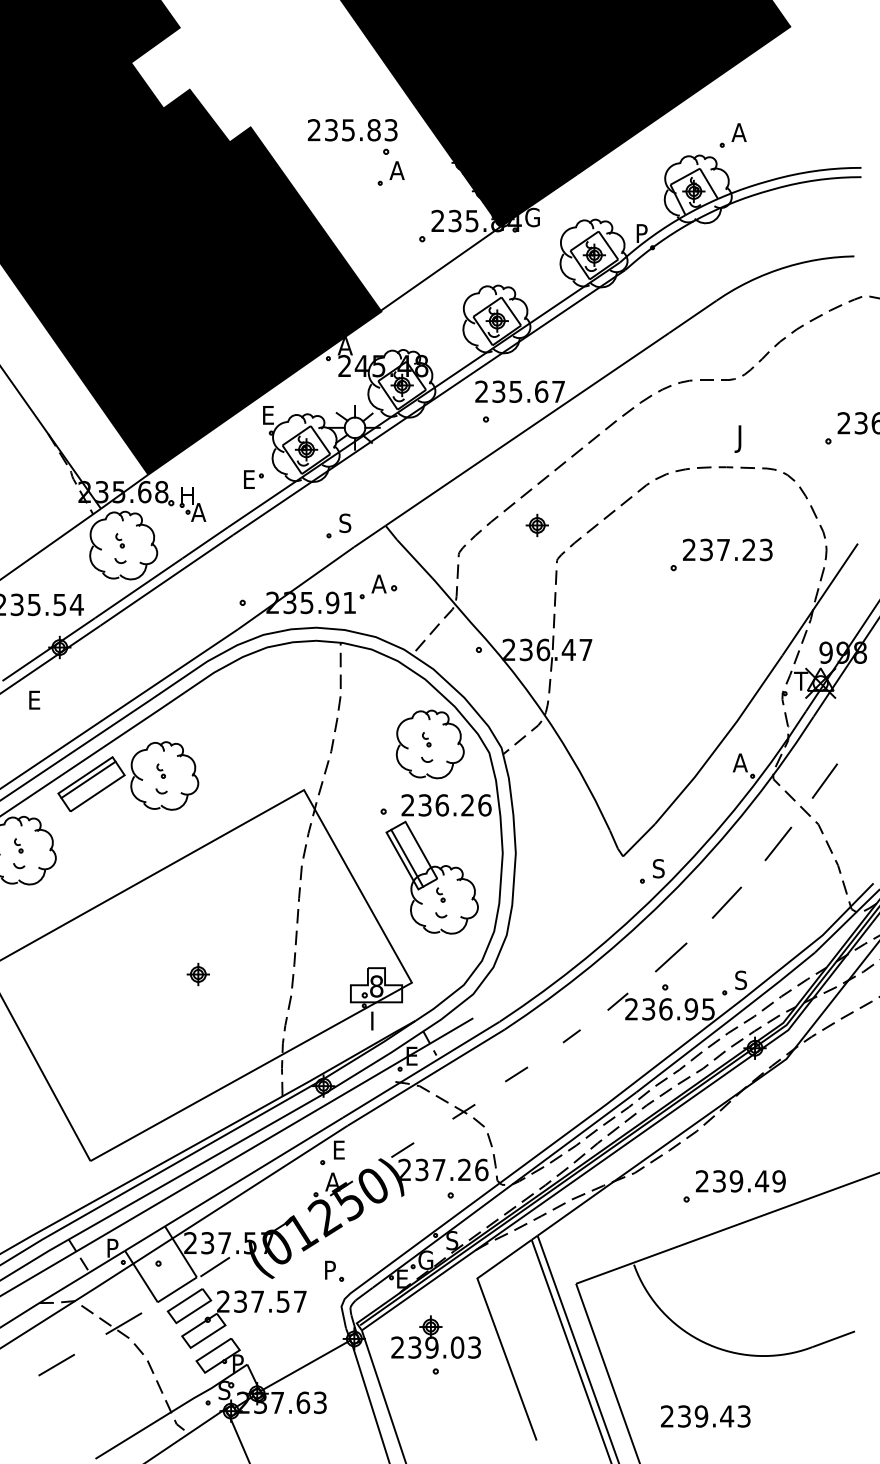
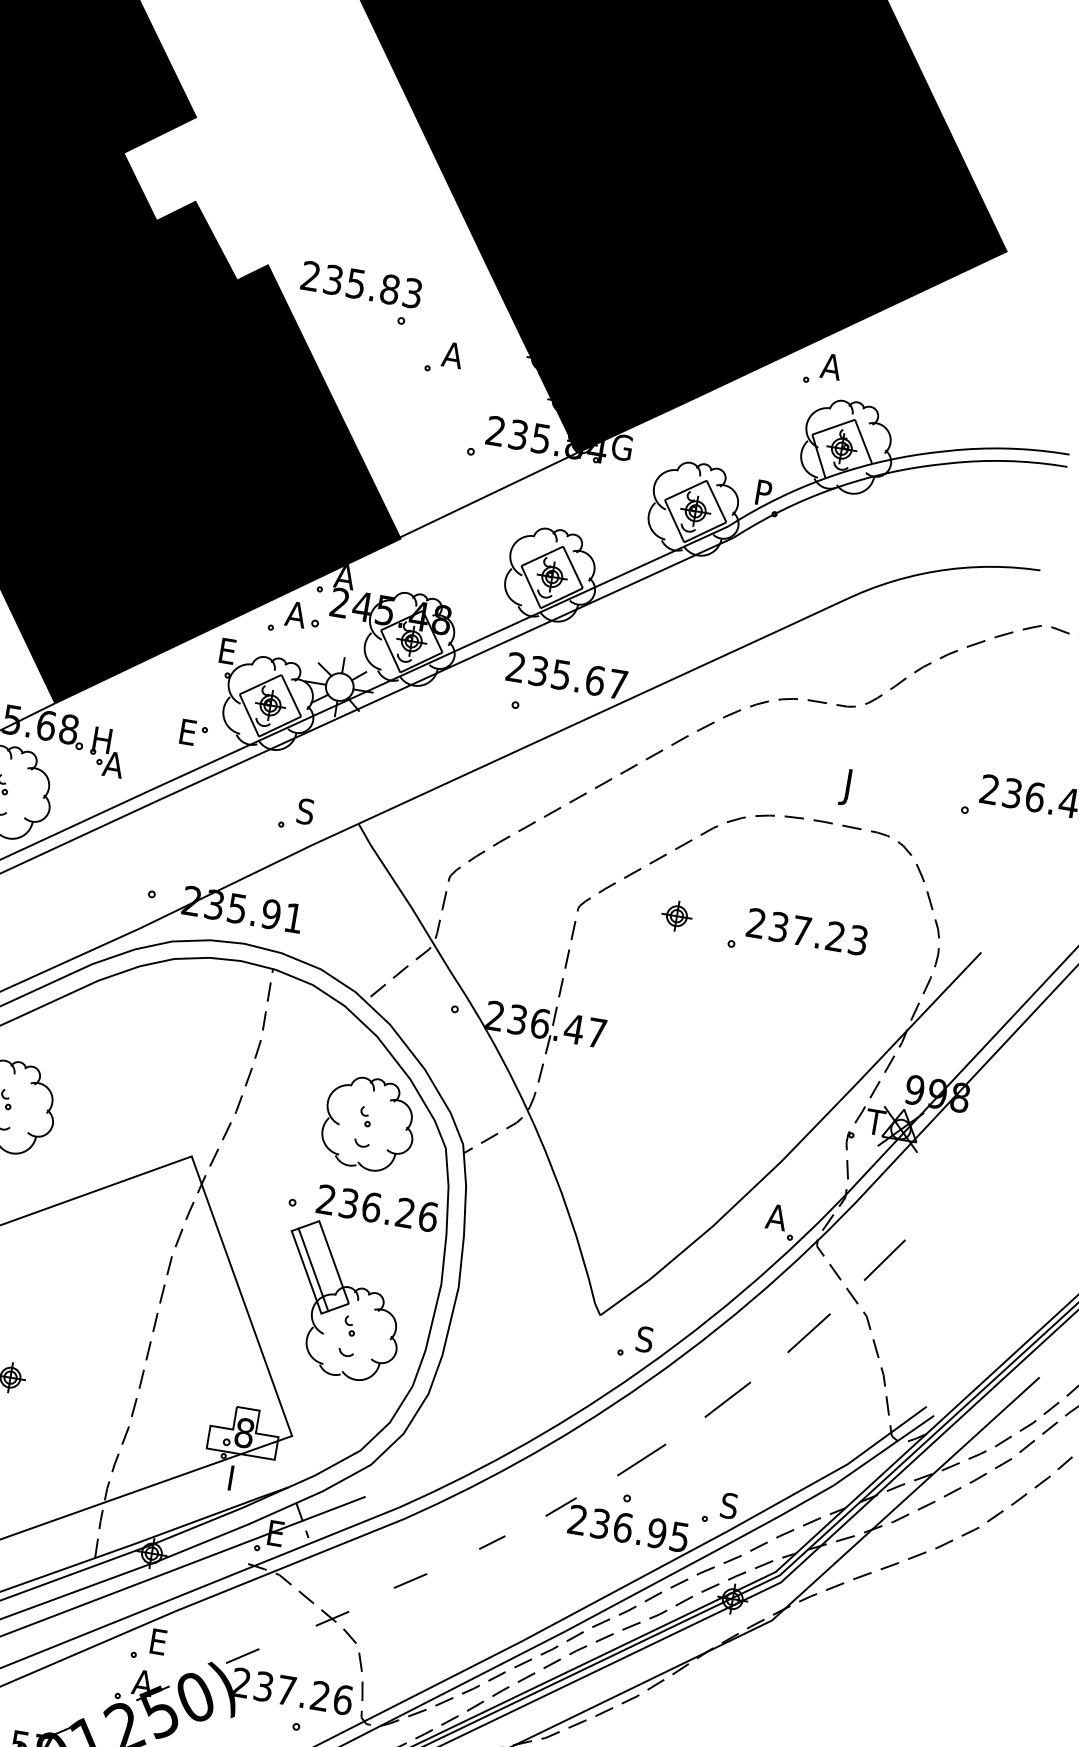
part: (732, 135) -> (821, 369), moved
part: (352, 136) -> (359, 293), moved
part: (536, 525) -> (675, 916), moved
part: (378, 586) -> (294, 617), moved

